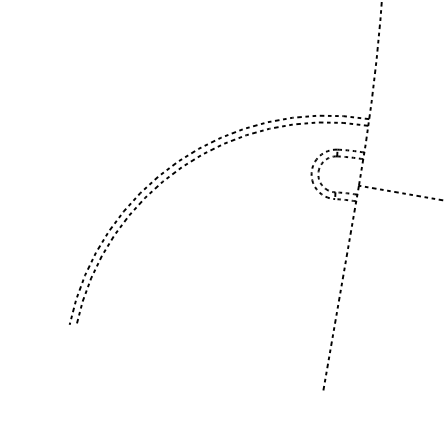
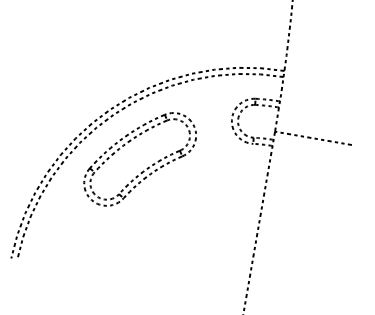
part: (219, 224) -> (147, 167), added

